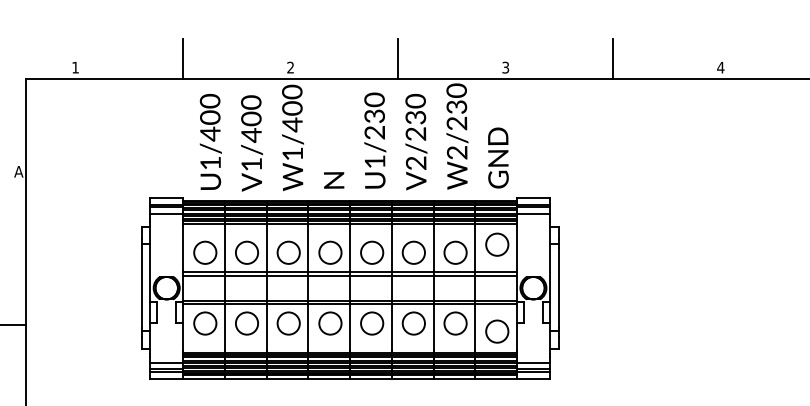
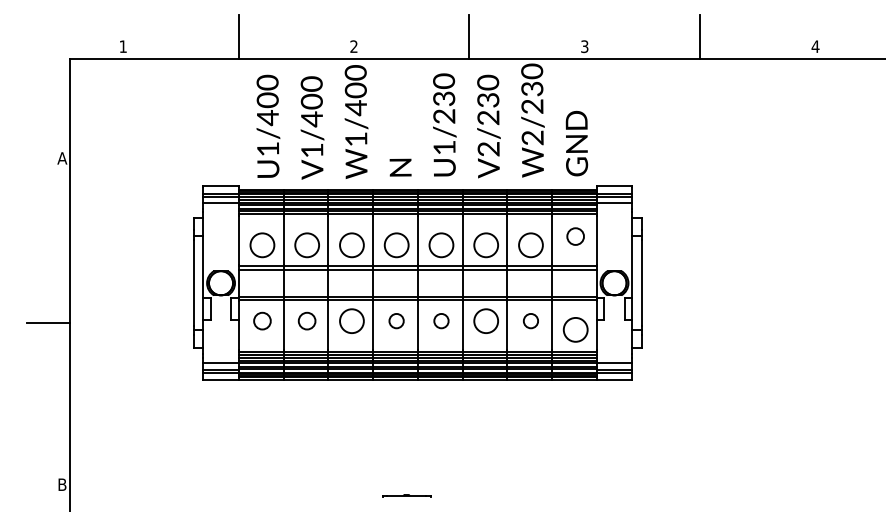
circle: (497, 244) -> (575, 236), size x0.7
circle: (205, 322) -> (262, 320), size x0.7
circle: (246, 322) -> (306, 320), size x0.7
circle: (330, 322) -> (396, 320), size x0.6
circle: (372, 322) -> (441, 320), size x0.6
circle: (455, 322) -> (530, 320), size x0.6

